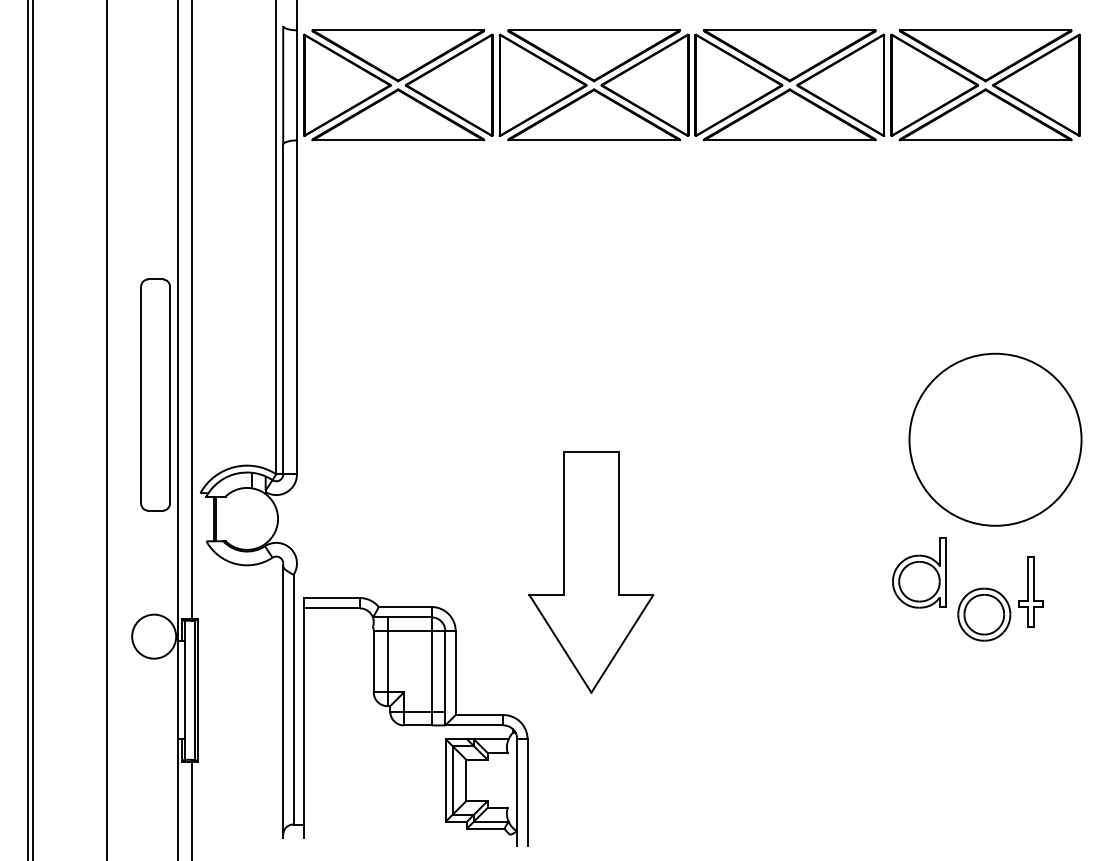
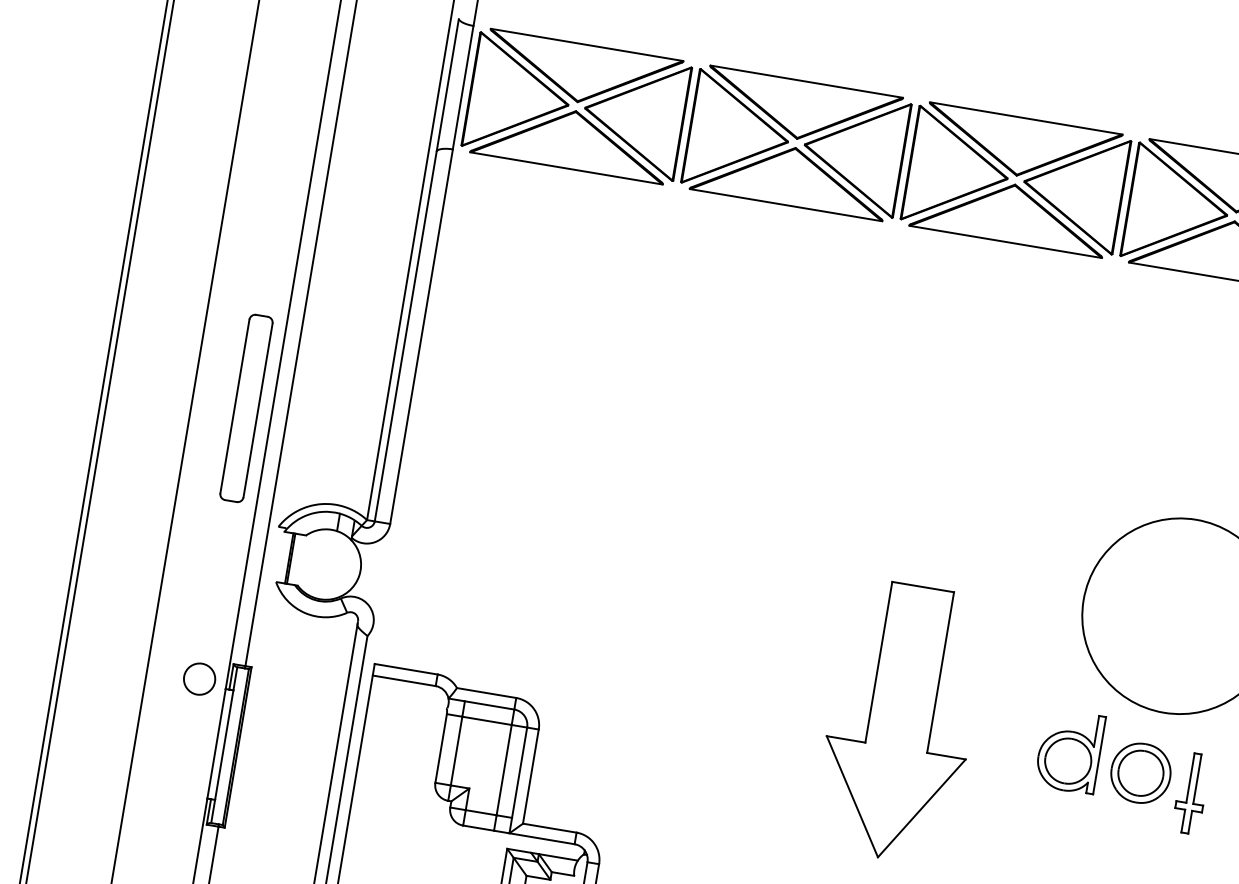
part: (155, 394) -> (246, 407), size x0.71
part: (591, 572) -> (900, 722), moved
part: (984, 614) -> (1141, 773), moved
circle: (153, 636) -> (198, 678), size x0.62

